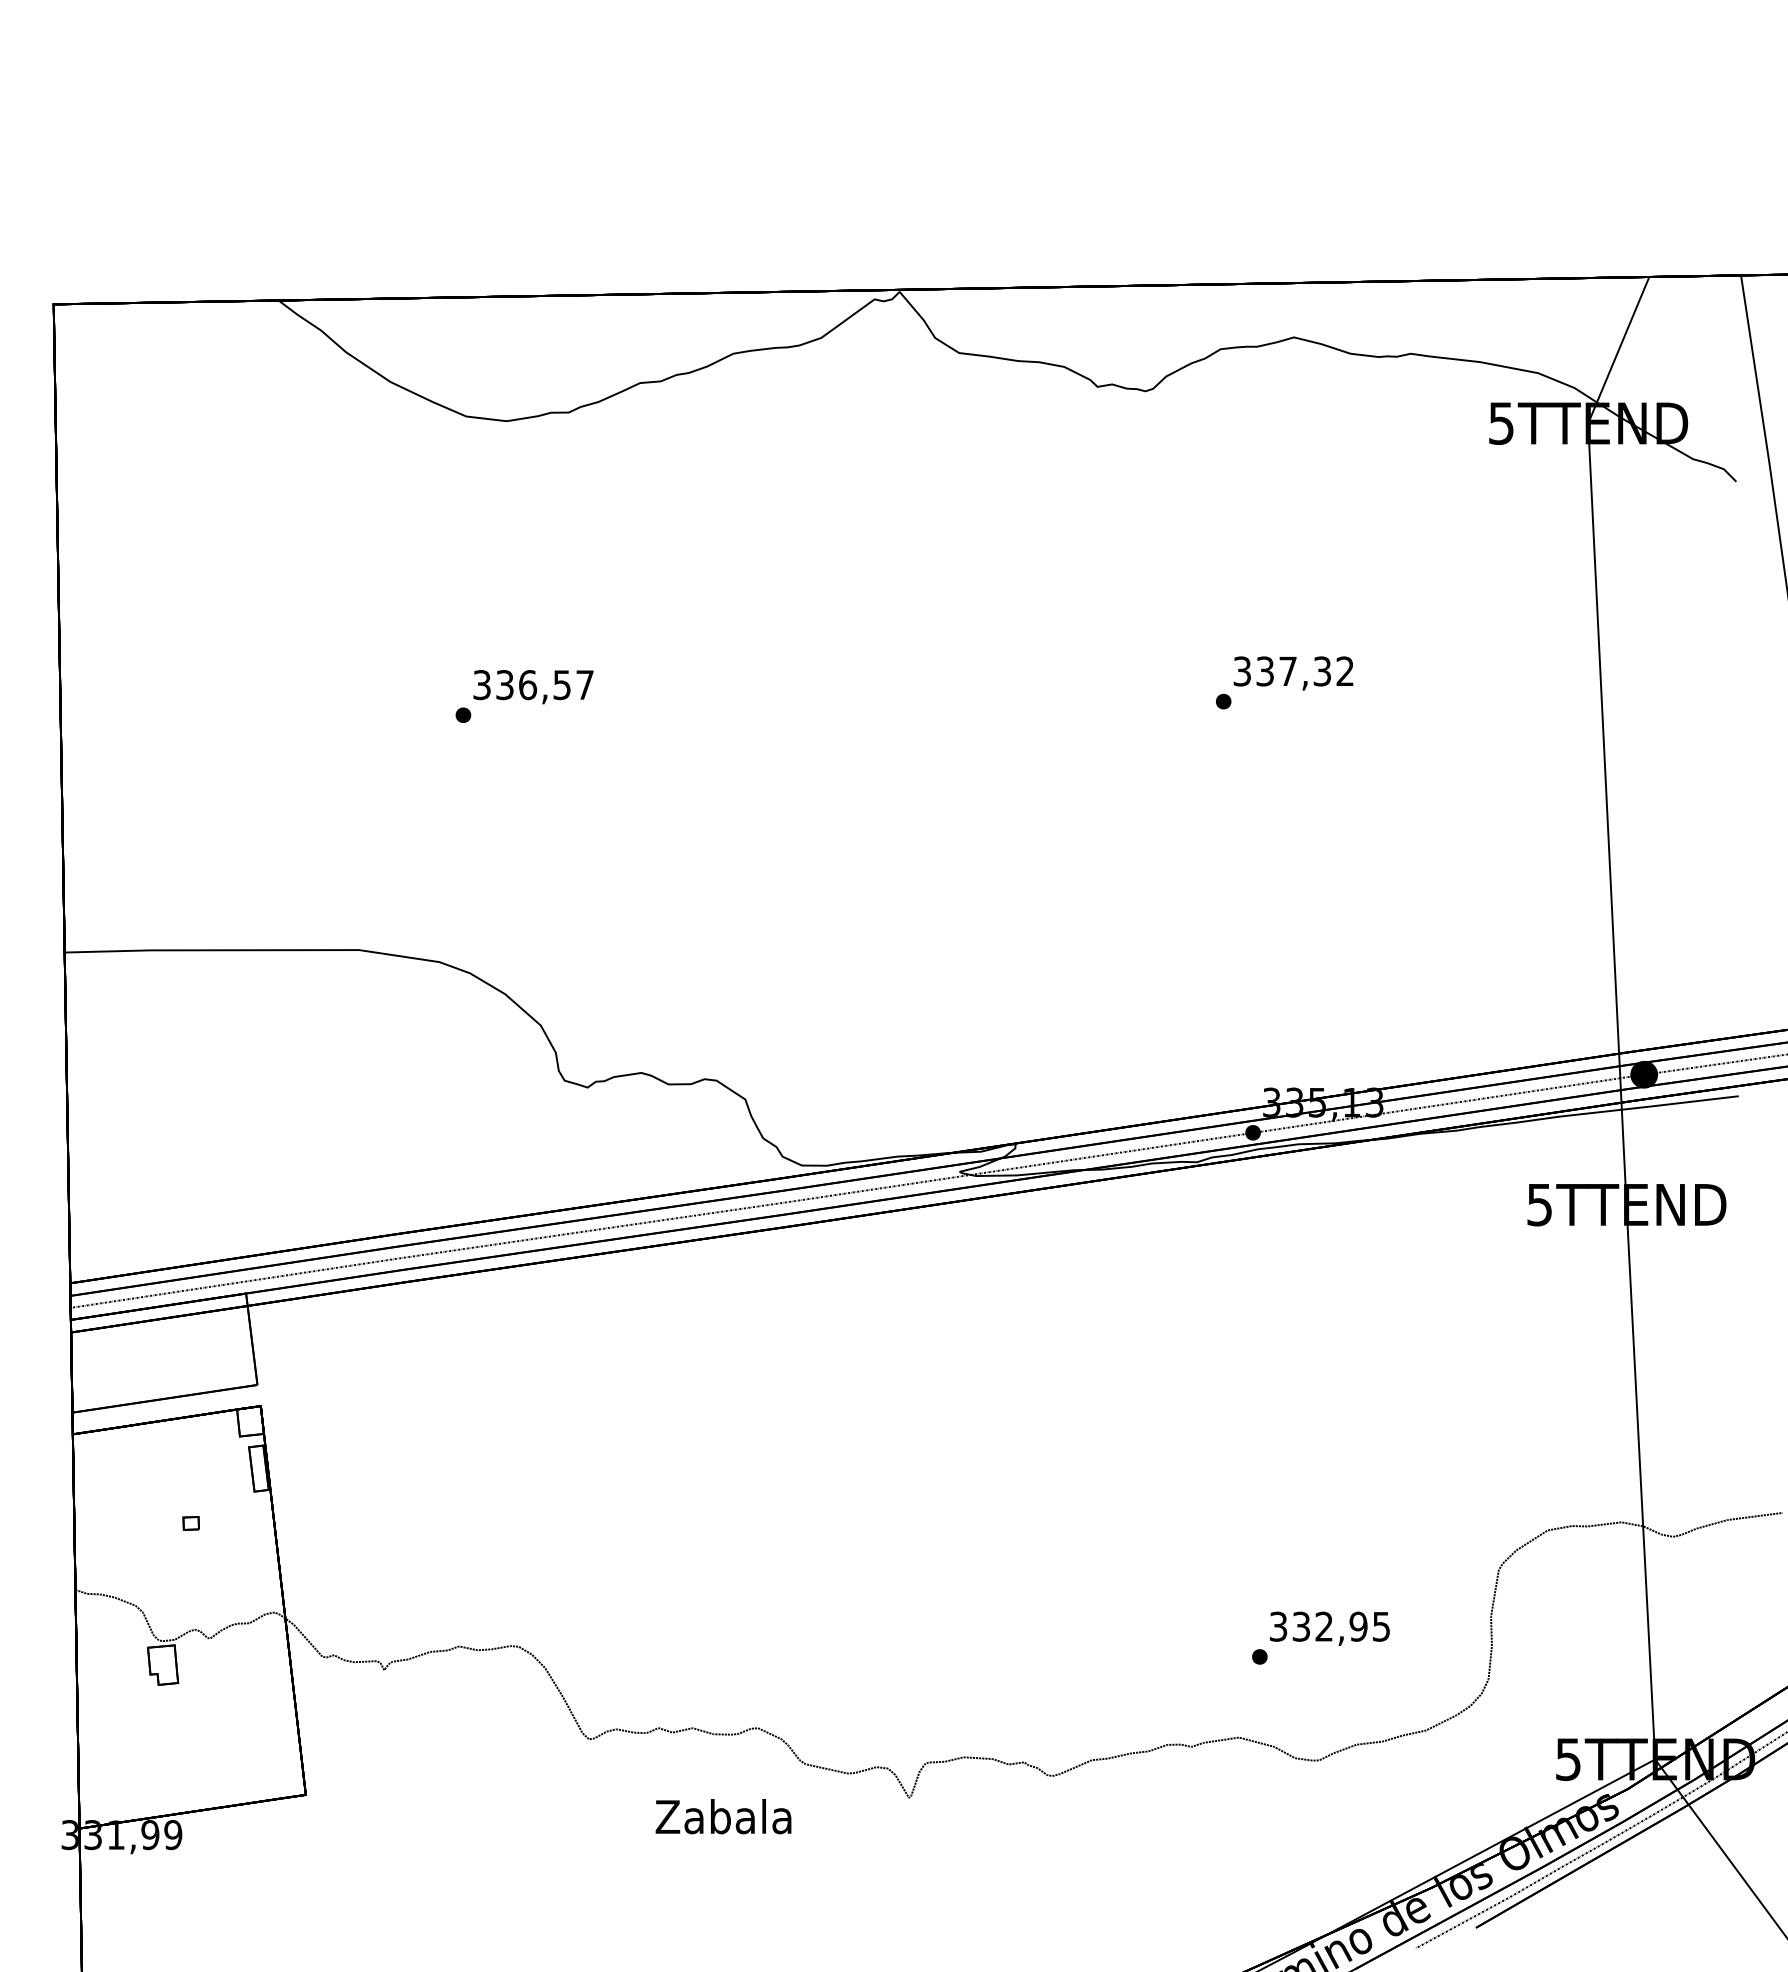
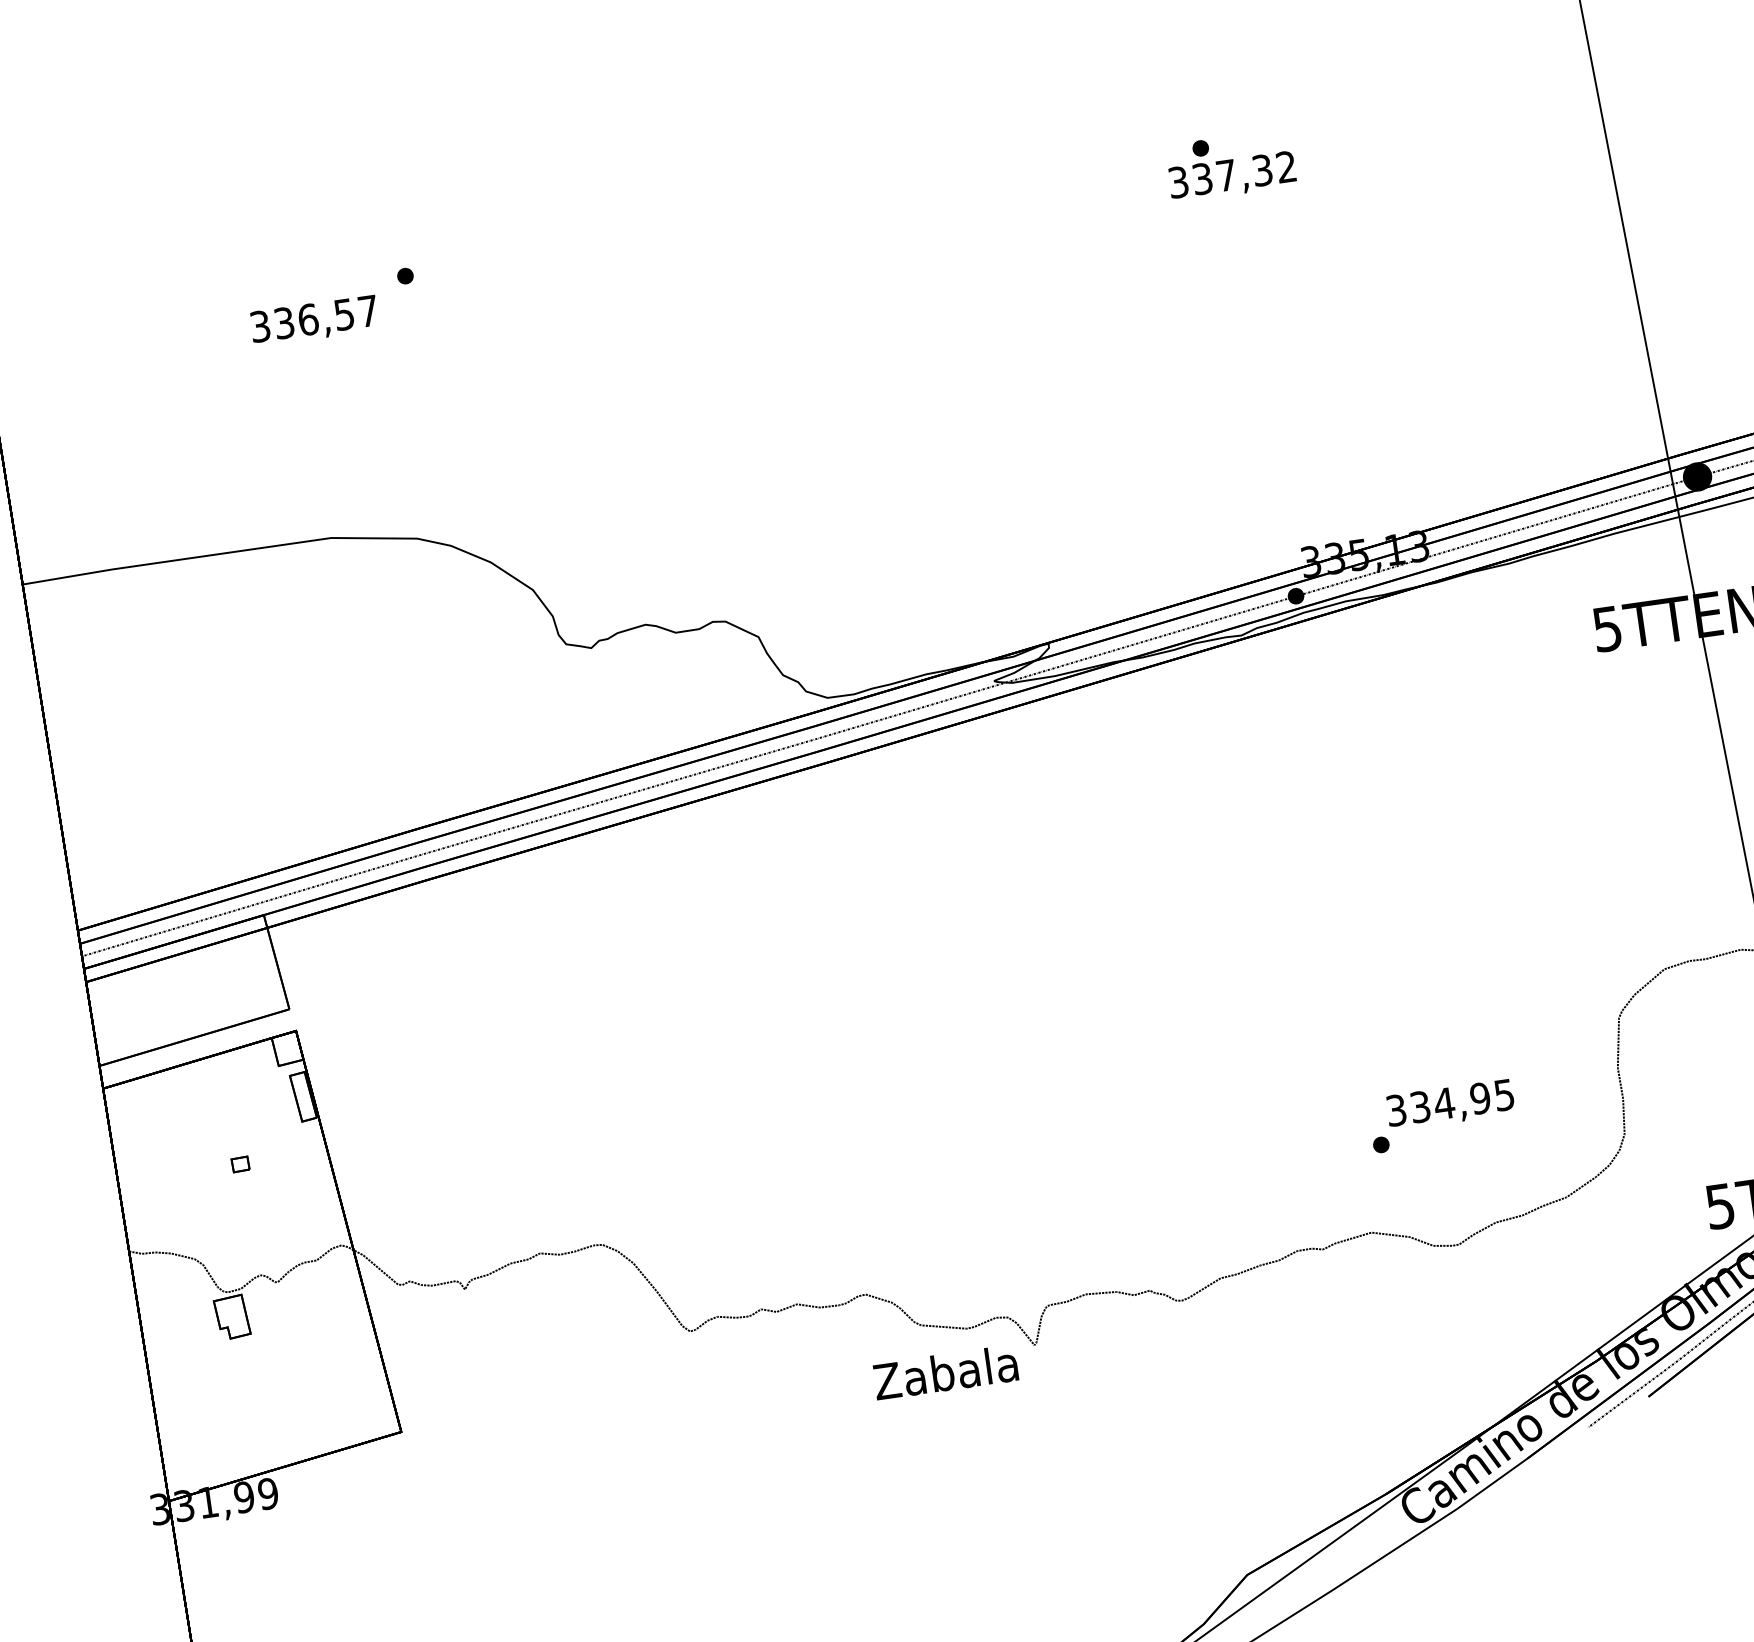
text: (1293, 673) -> (1232, 176), moved
text: (533, 687) -> (314, 321), moved
text: (1323, 1626) -> (1443, 1103), 332,95 -> 334,95
text: (723, 1816) -> (945, 1372), moved

